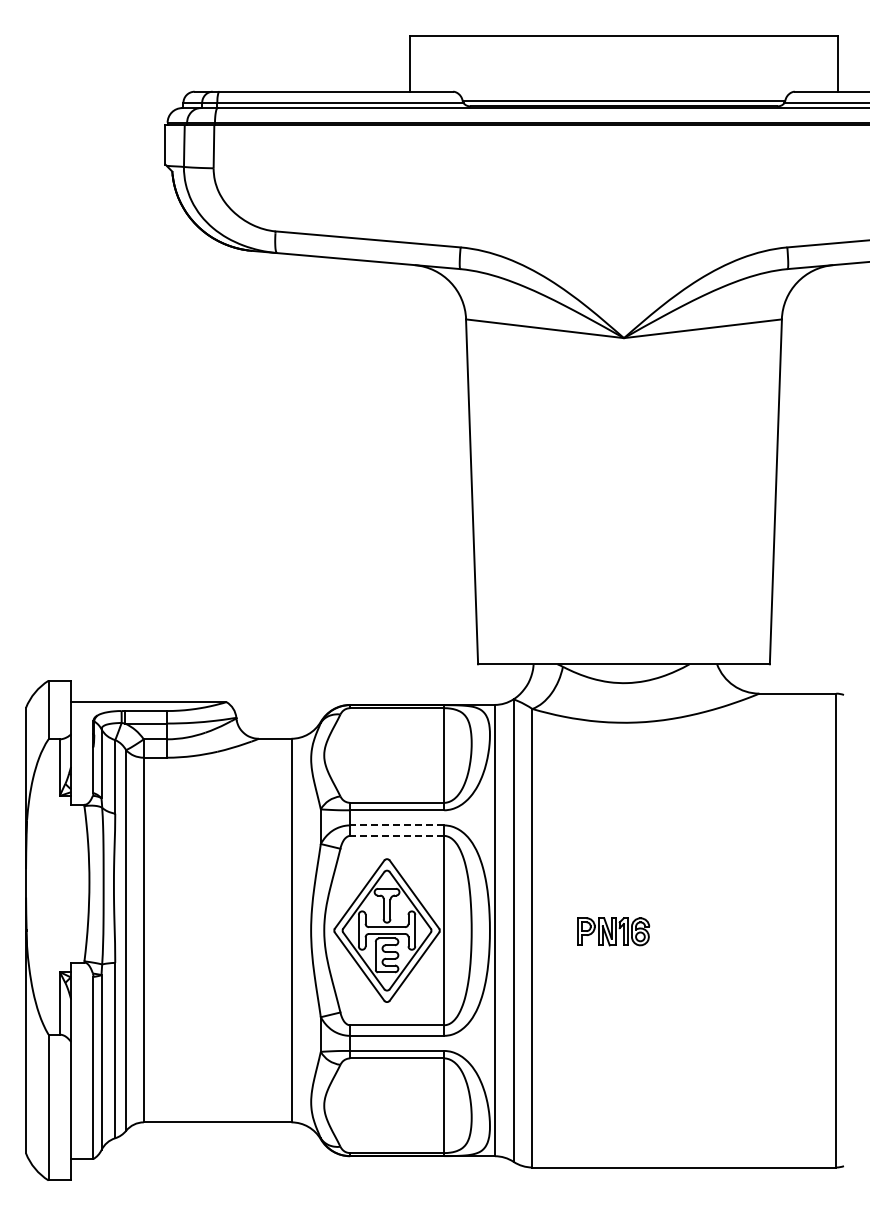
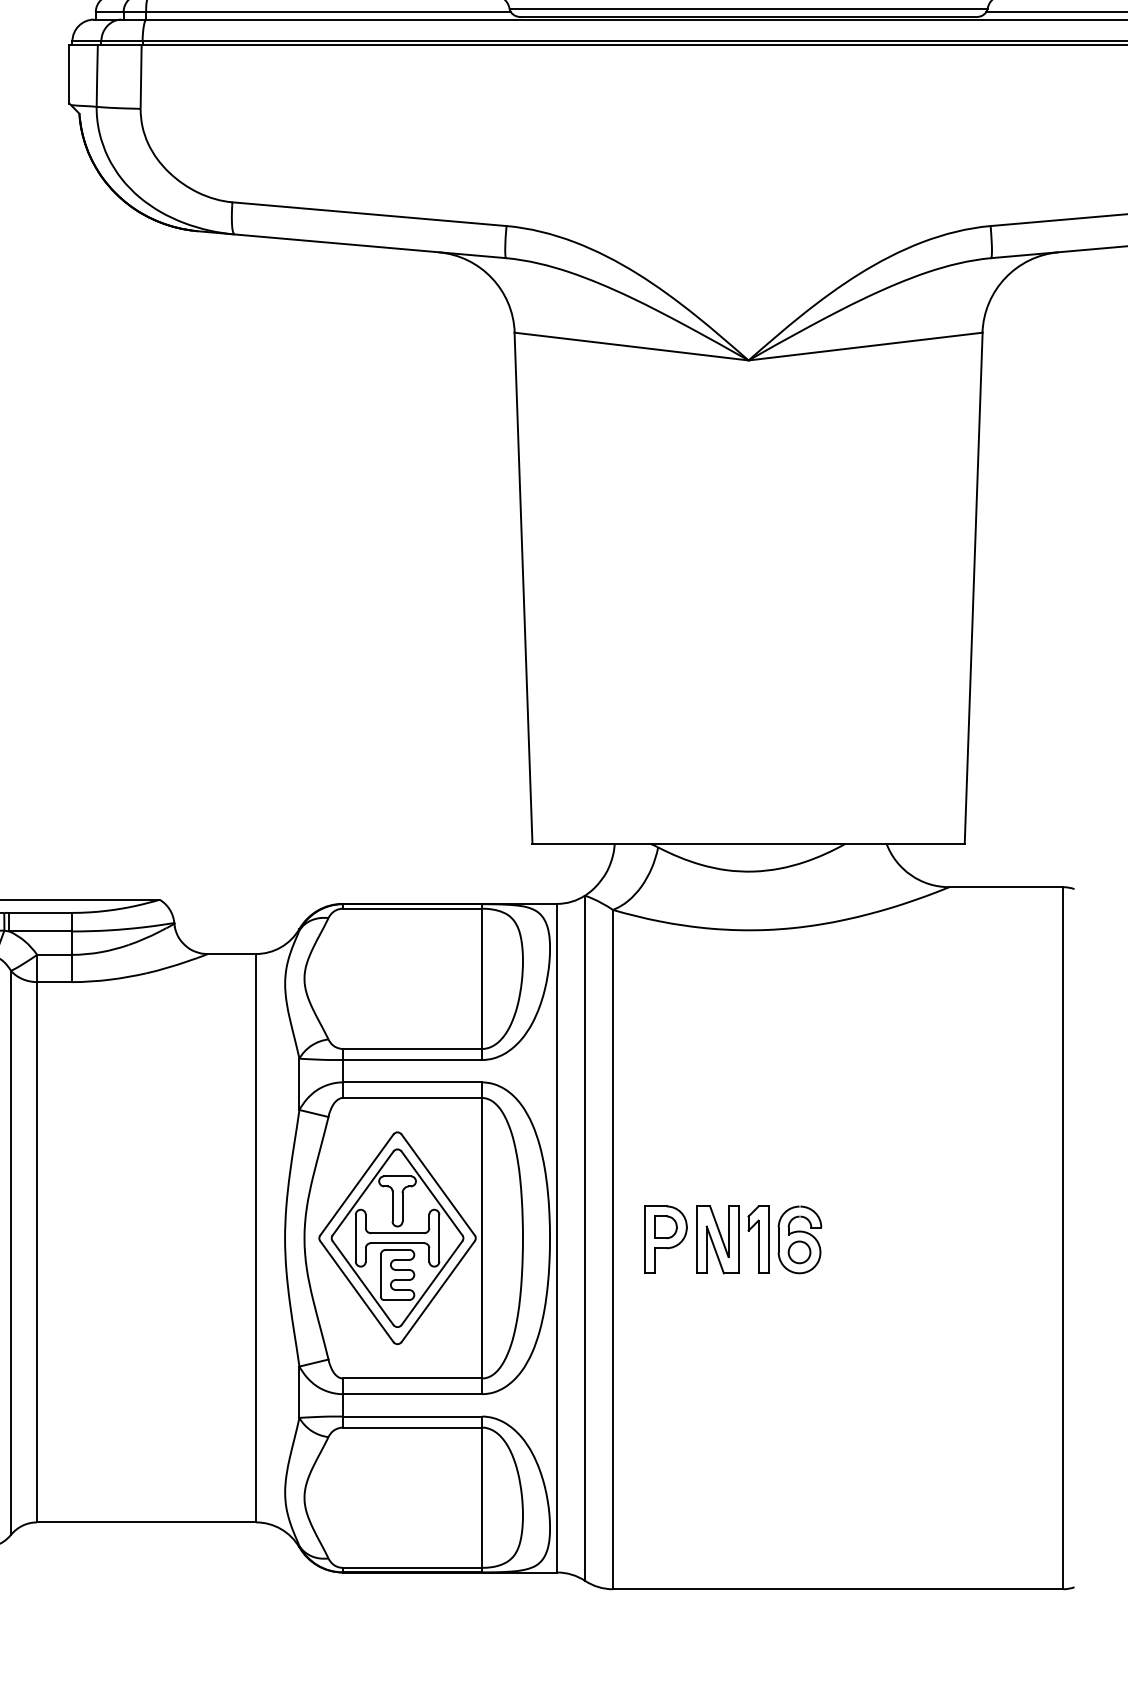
line: (396, 825) -> (411, 1082), dashed -> solid
line: (396, 835) -> (411, 1097), dashed -> solid
part: (613, 931) -> (733, 1239), size x1.67

